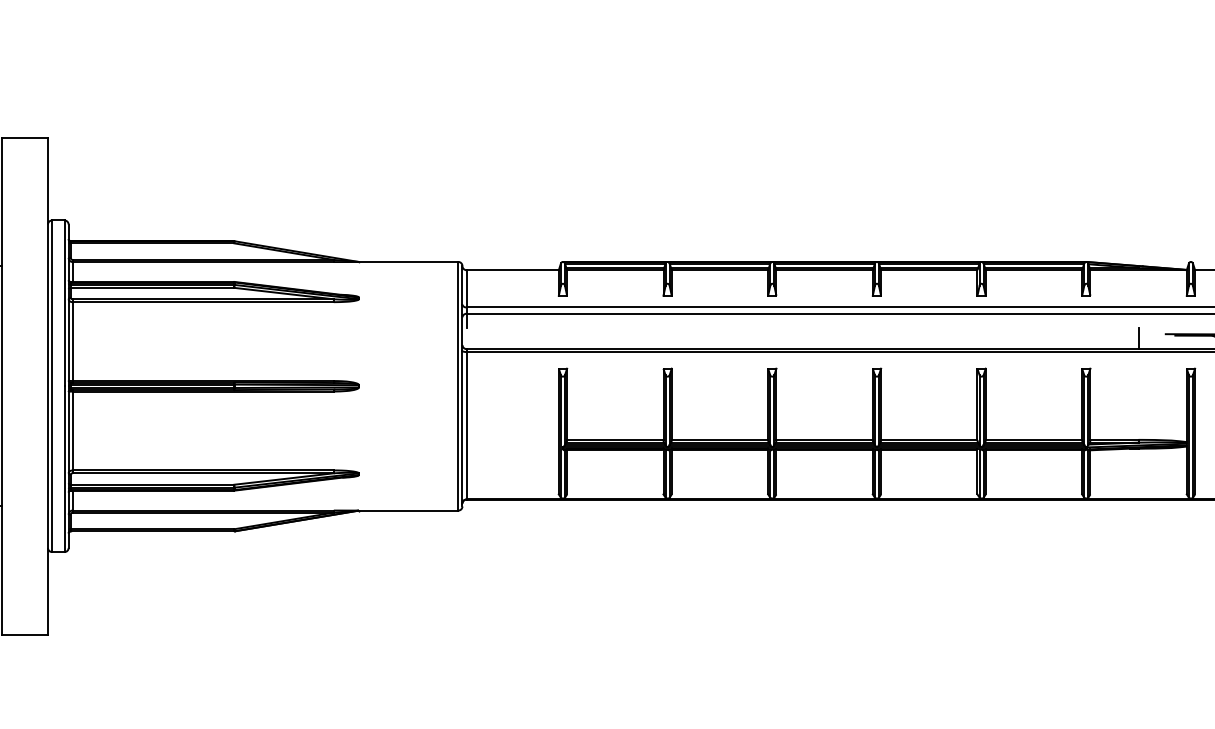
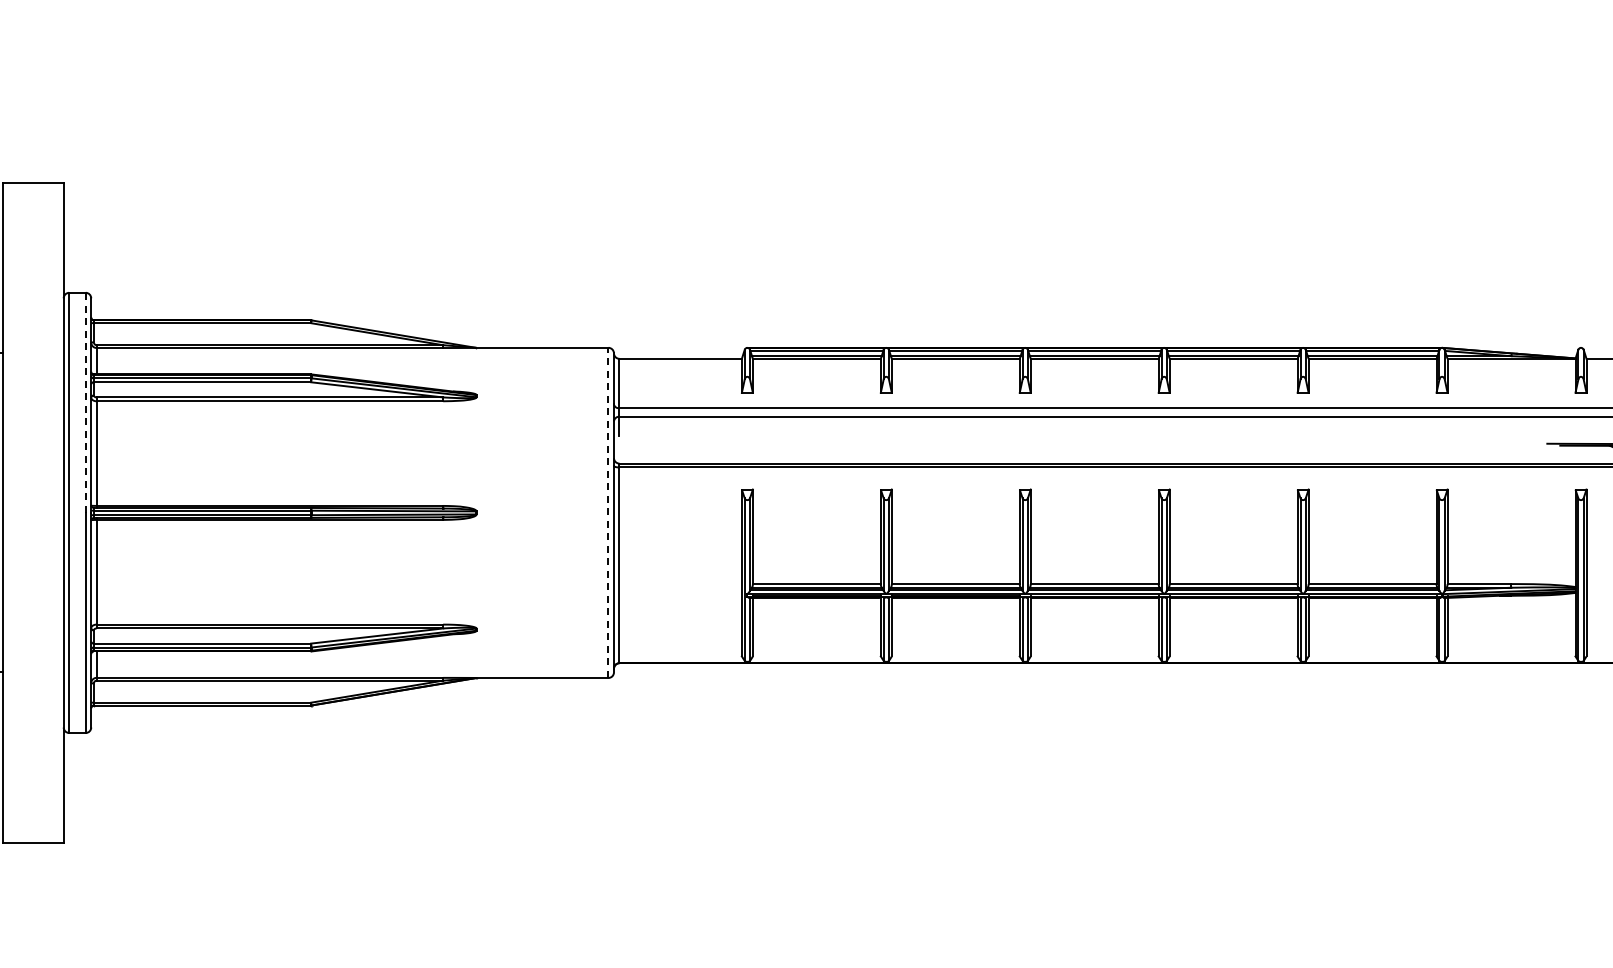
line: (64, 303) -> (85, 402), solid -> dashed
line: (1138, 338) -> (1511, 449), removed
line: (458, 385) -> (608, 512), solid -> dashed

